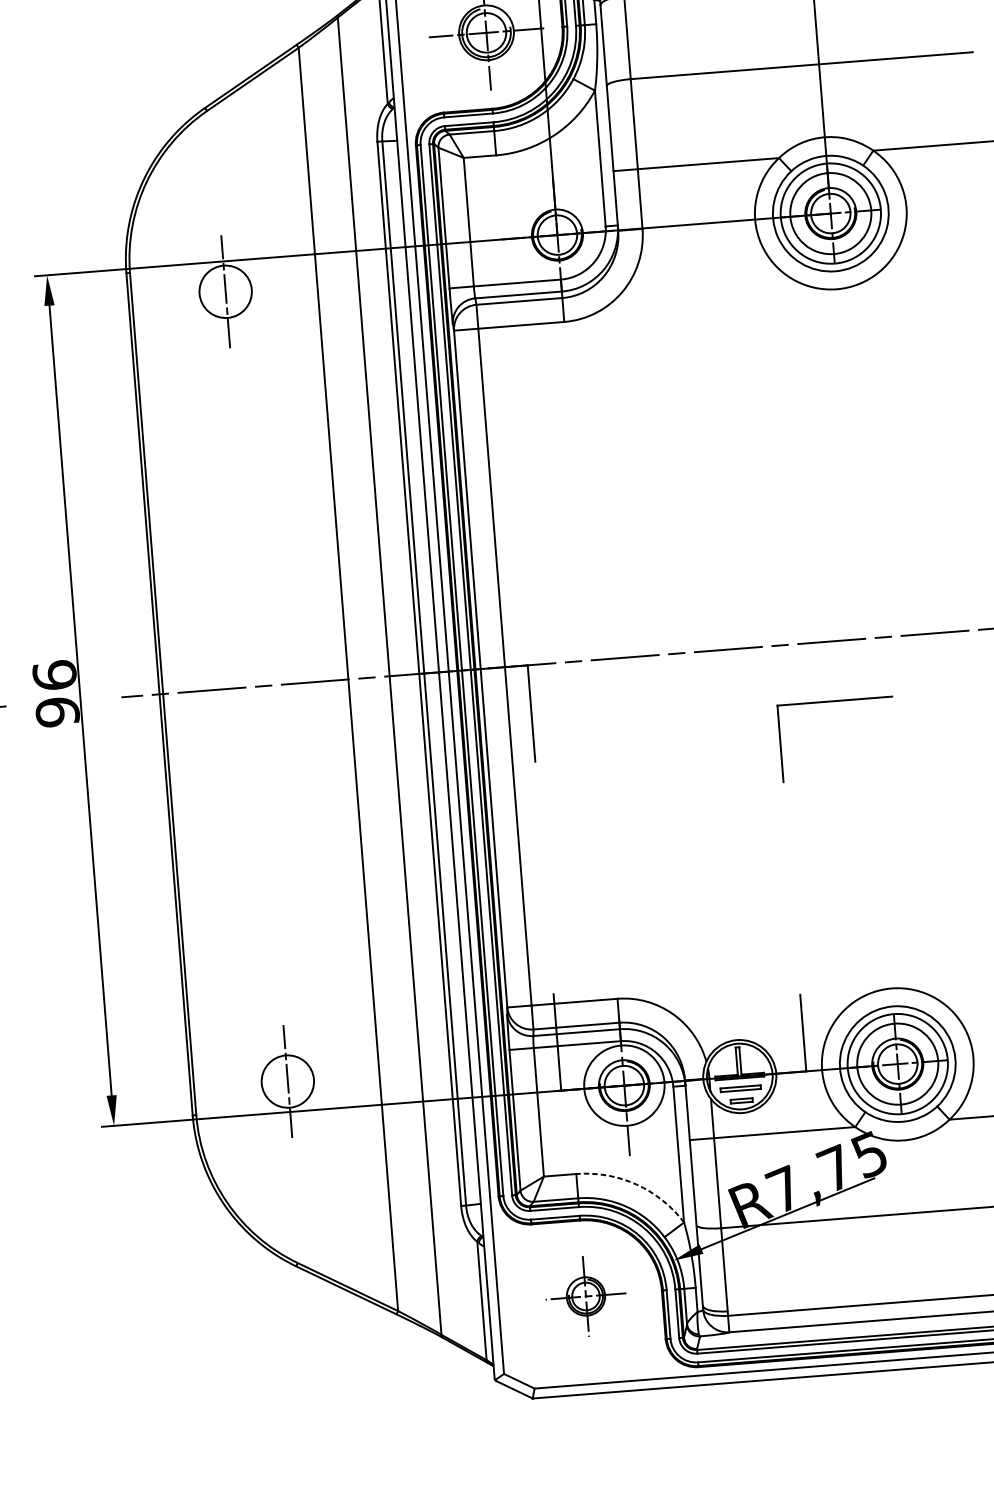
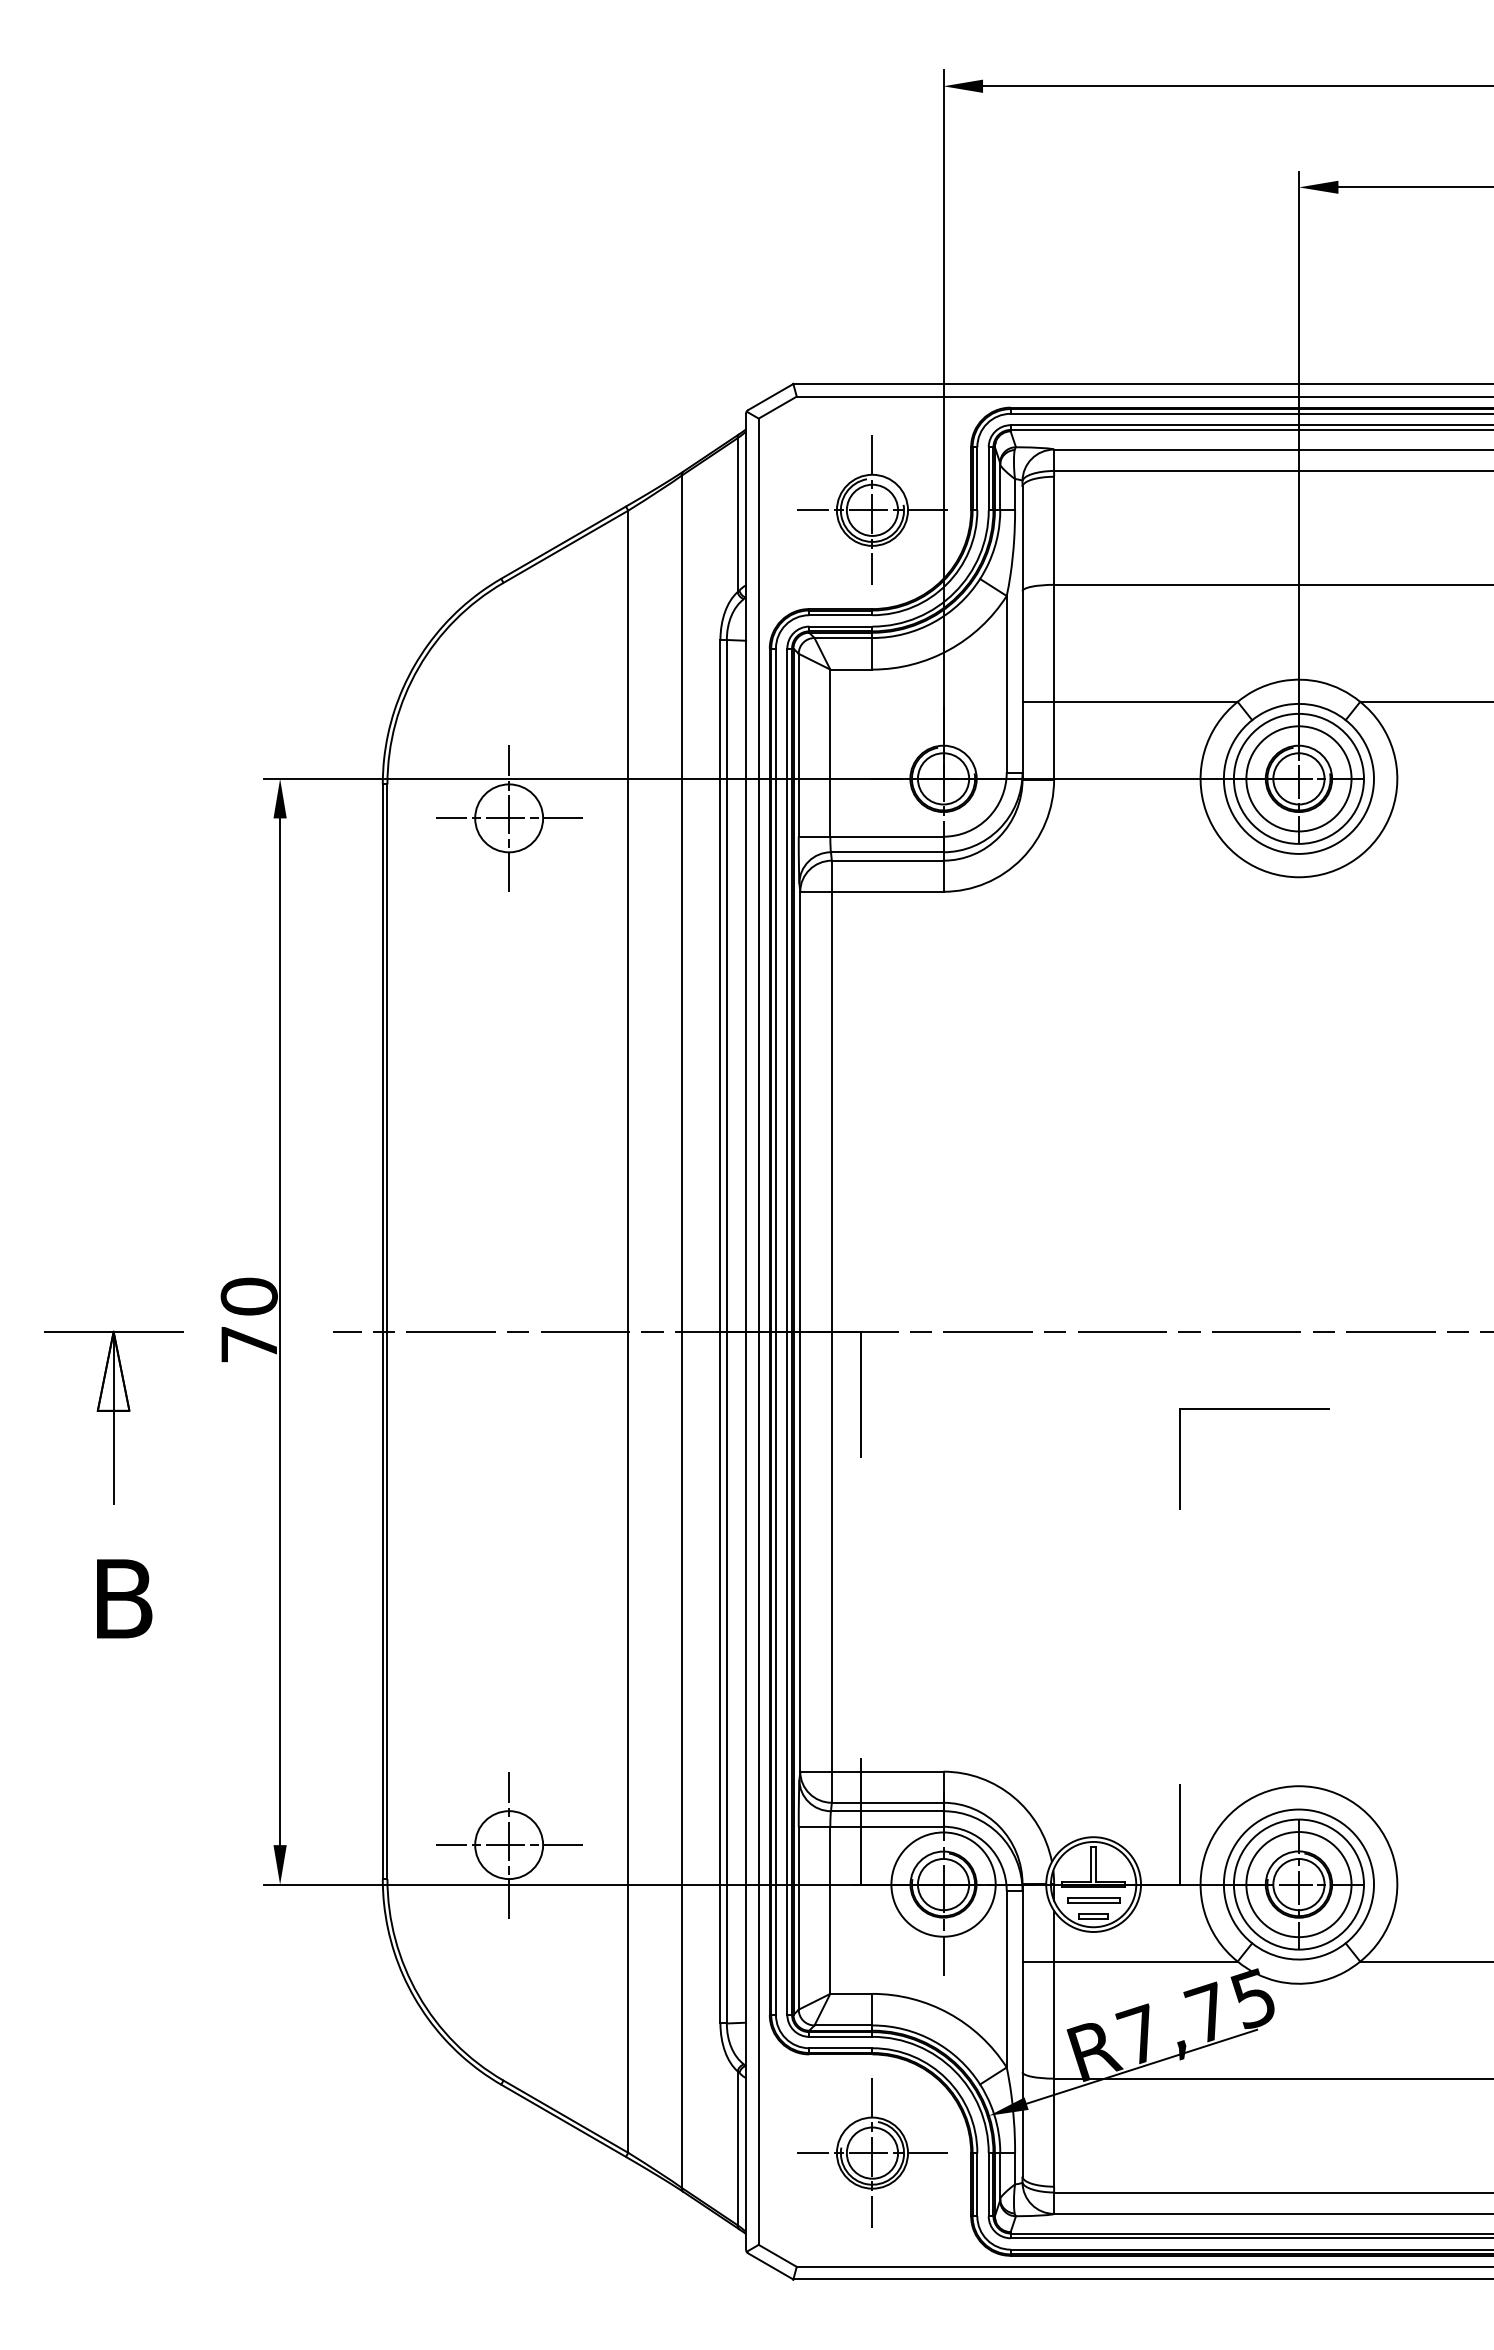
line: (225, 291) -> (508, 818), added
text: (55, 693) -> (248, 1320), 96 -> 70
line: (287, 1081) -> (508, 1845), added
arc: (636, 1184) -> (949, 2013), dashed -> solid
part: (585, 1296) -> (872, 2152), size x1.43

